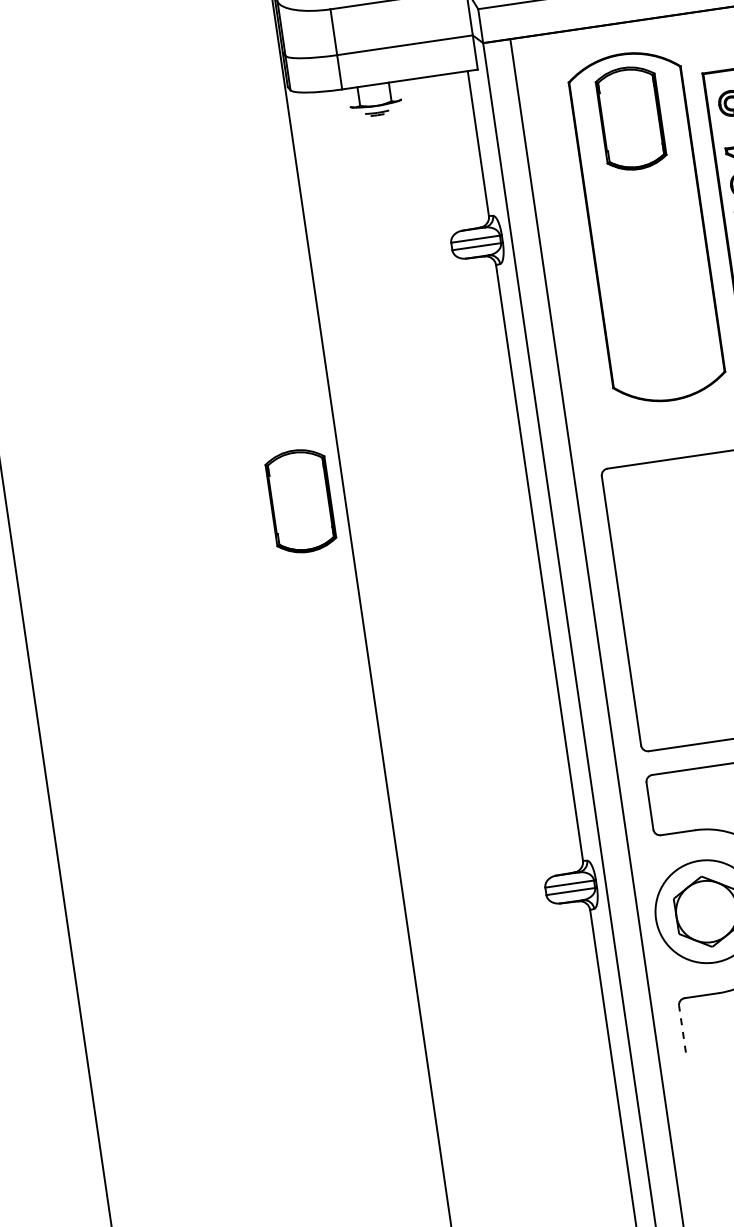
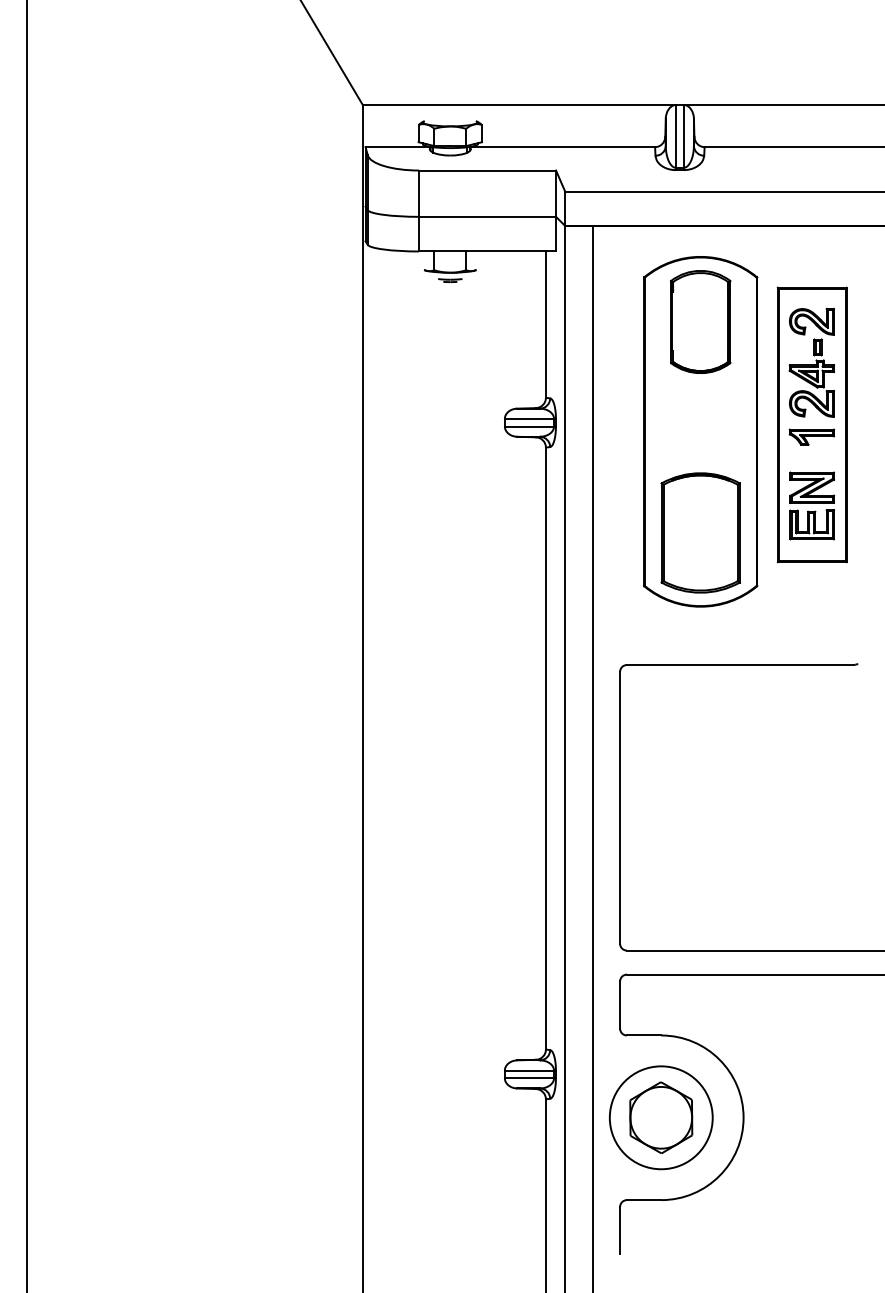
part: (661, 326) -> (700, 532), added
part: (300, 500) -> (318, 652), removed
line: (682, 1029) -> (620, 1230), dashed -> solid

